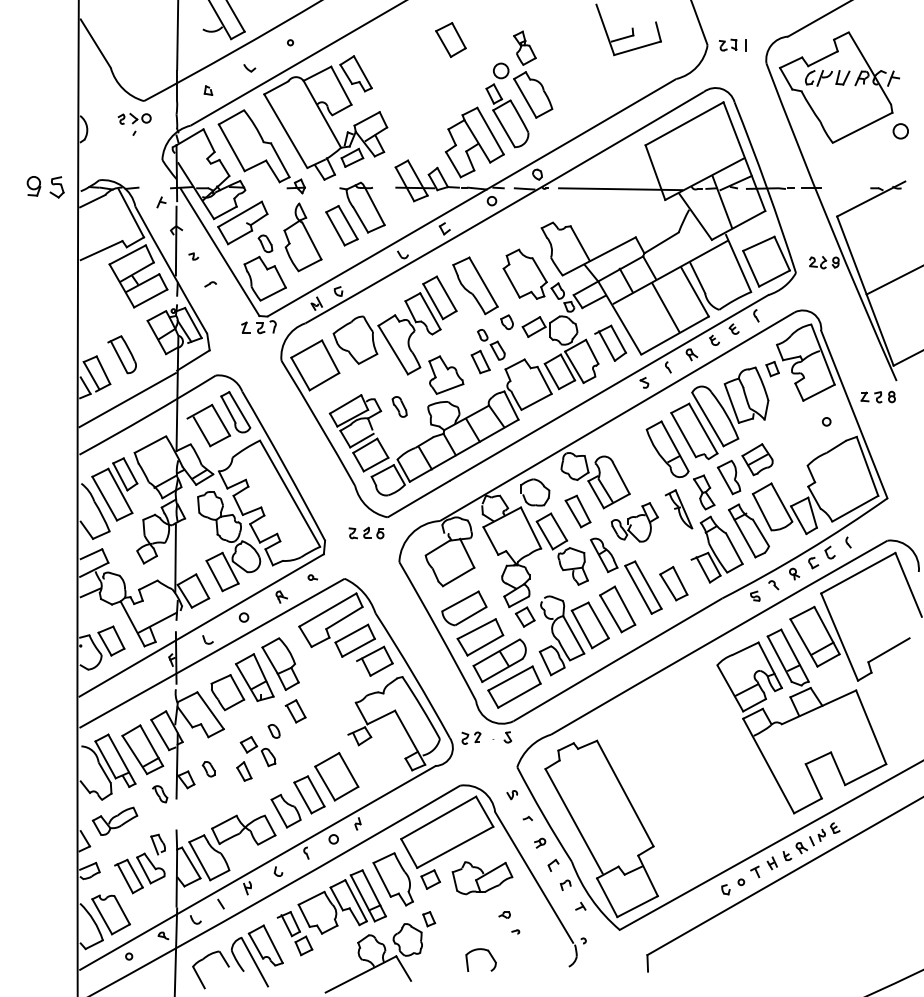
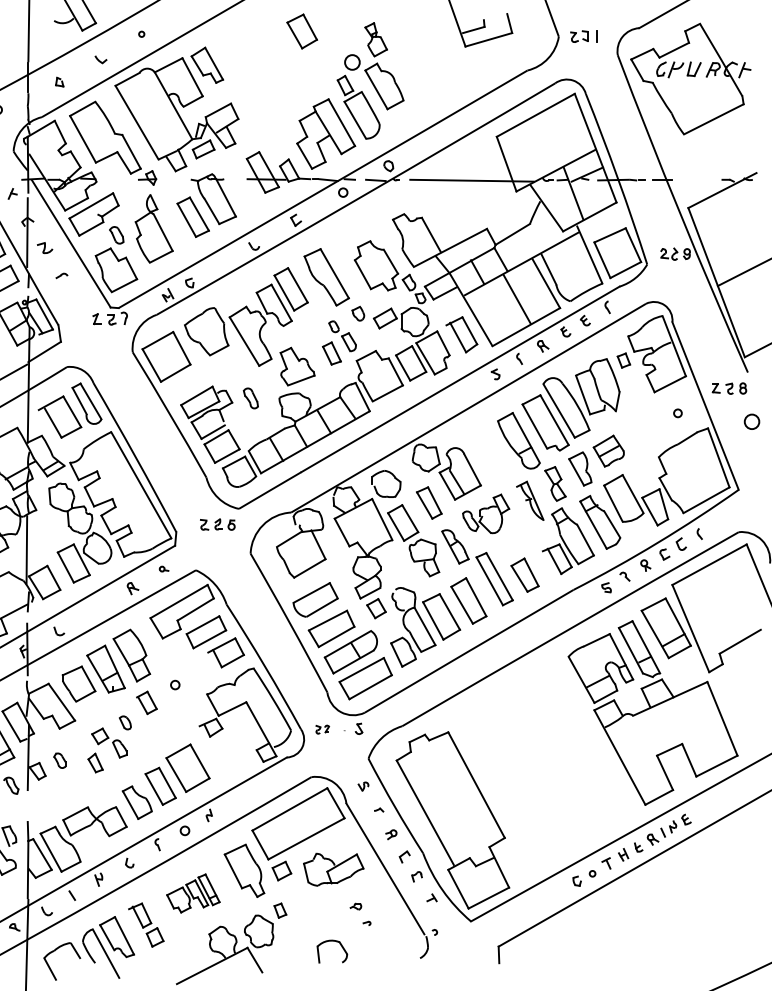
circle: (900, 131) -> (751, 422), moved
part: (193, 256) -> (44, 248), size x1.6
circle: (243, 617) -> (174, 685), moved
part: (471, 737) -> (322, 729), size x0.7
part: (341, 901) -> (192, 893), size x0.6

